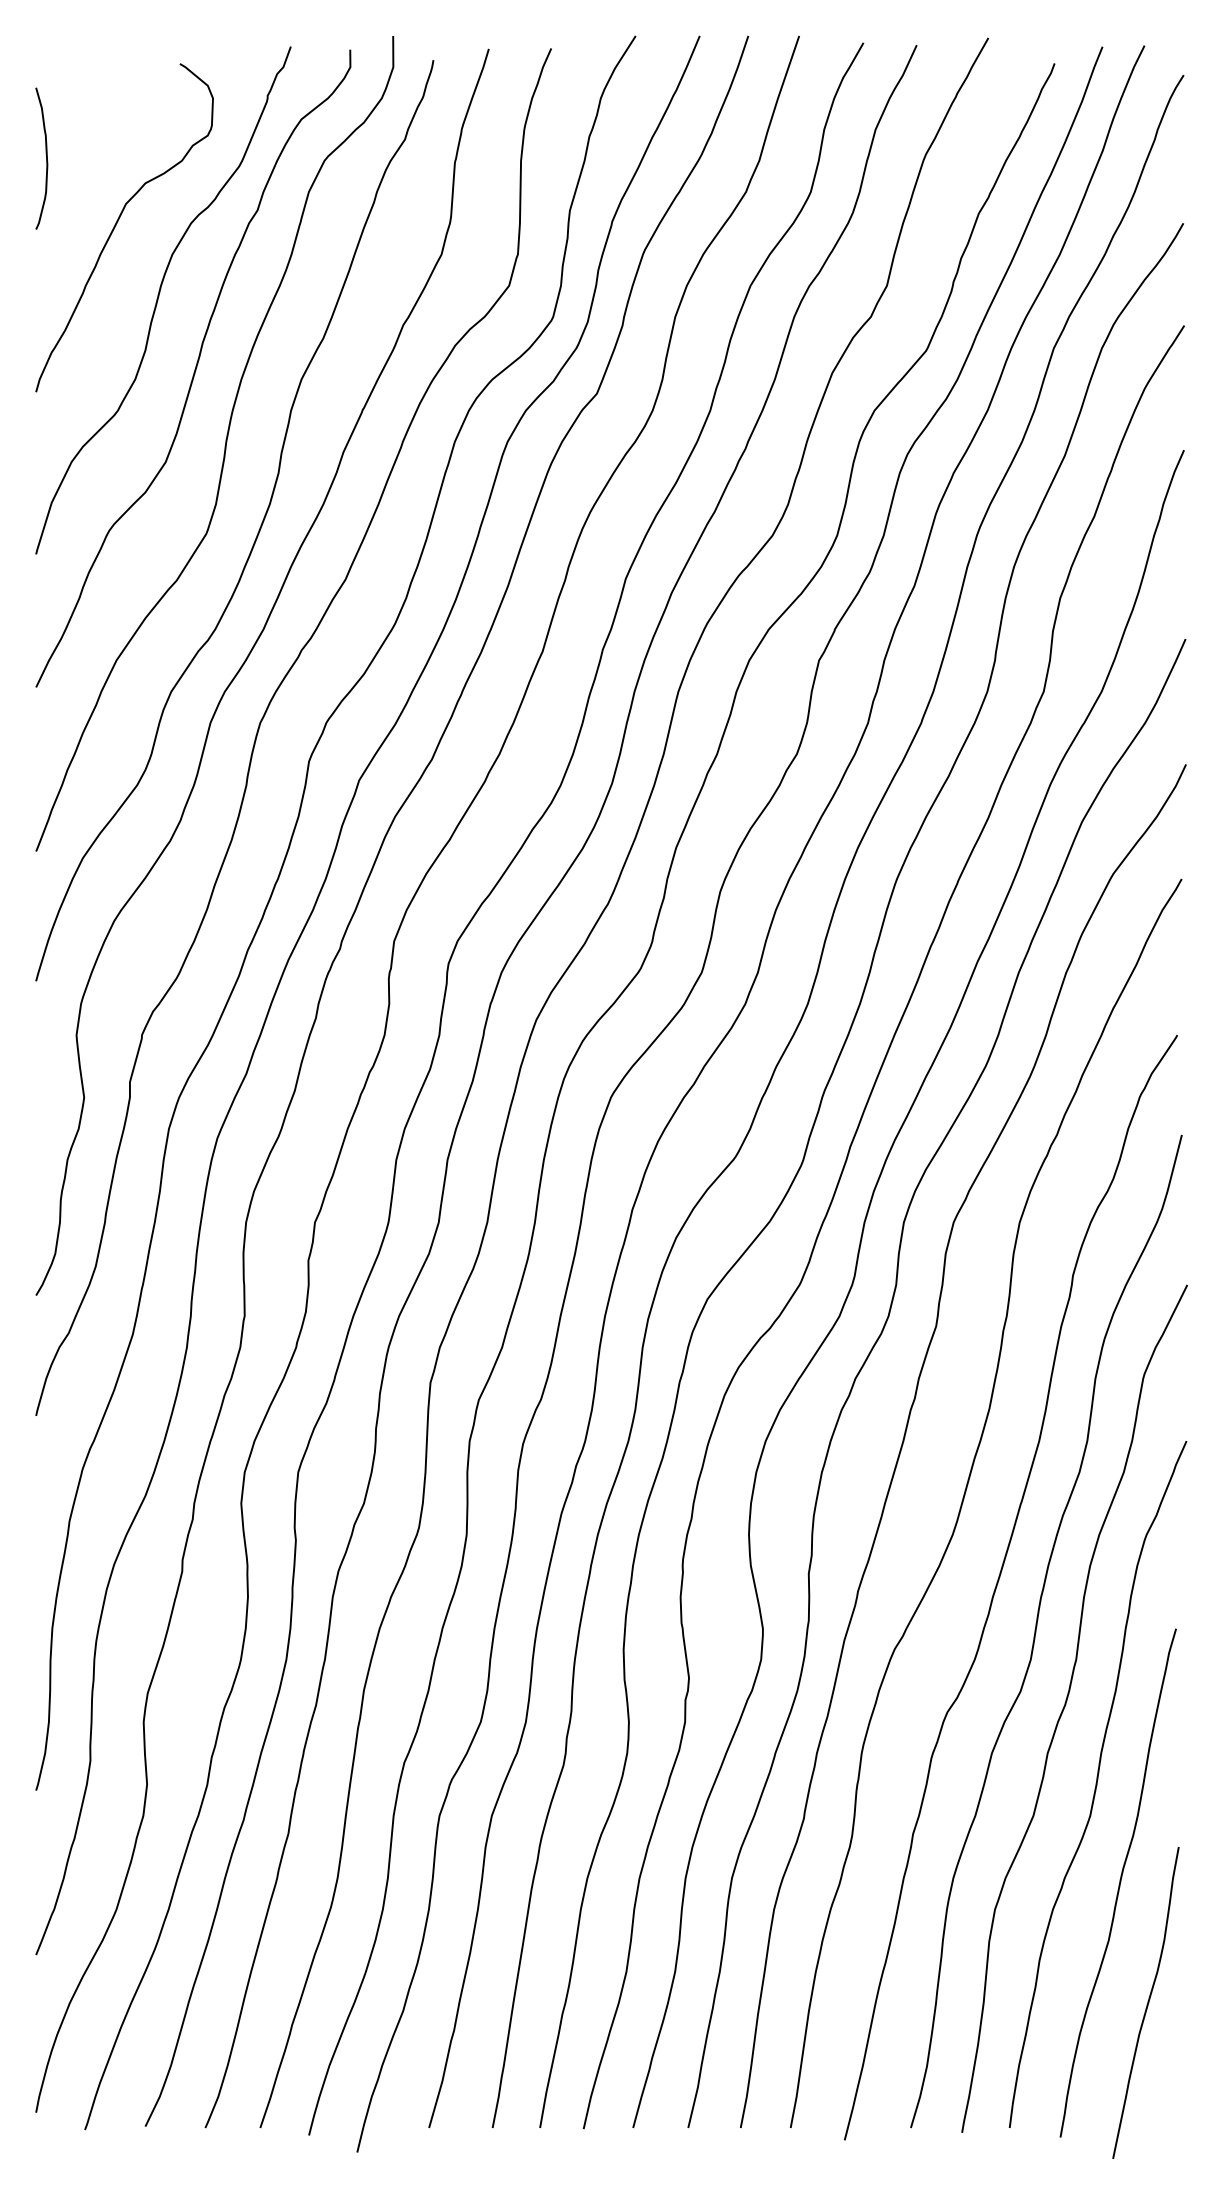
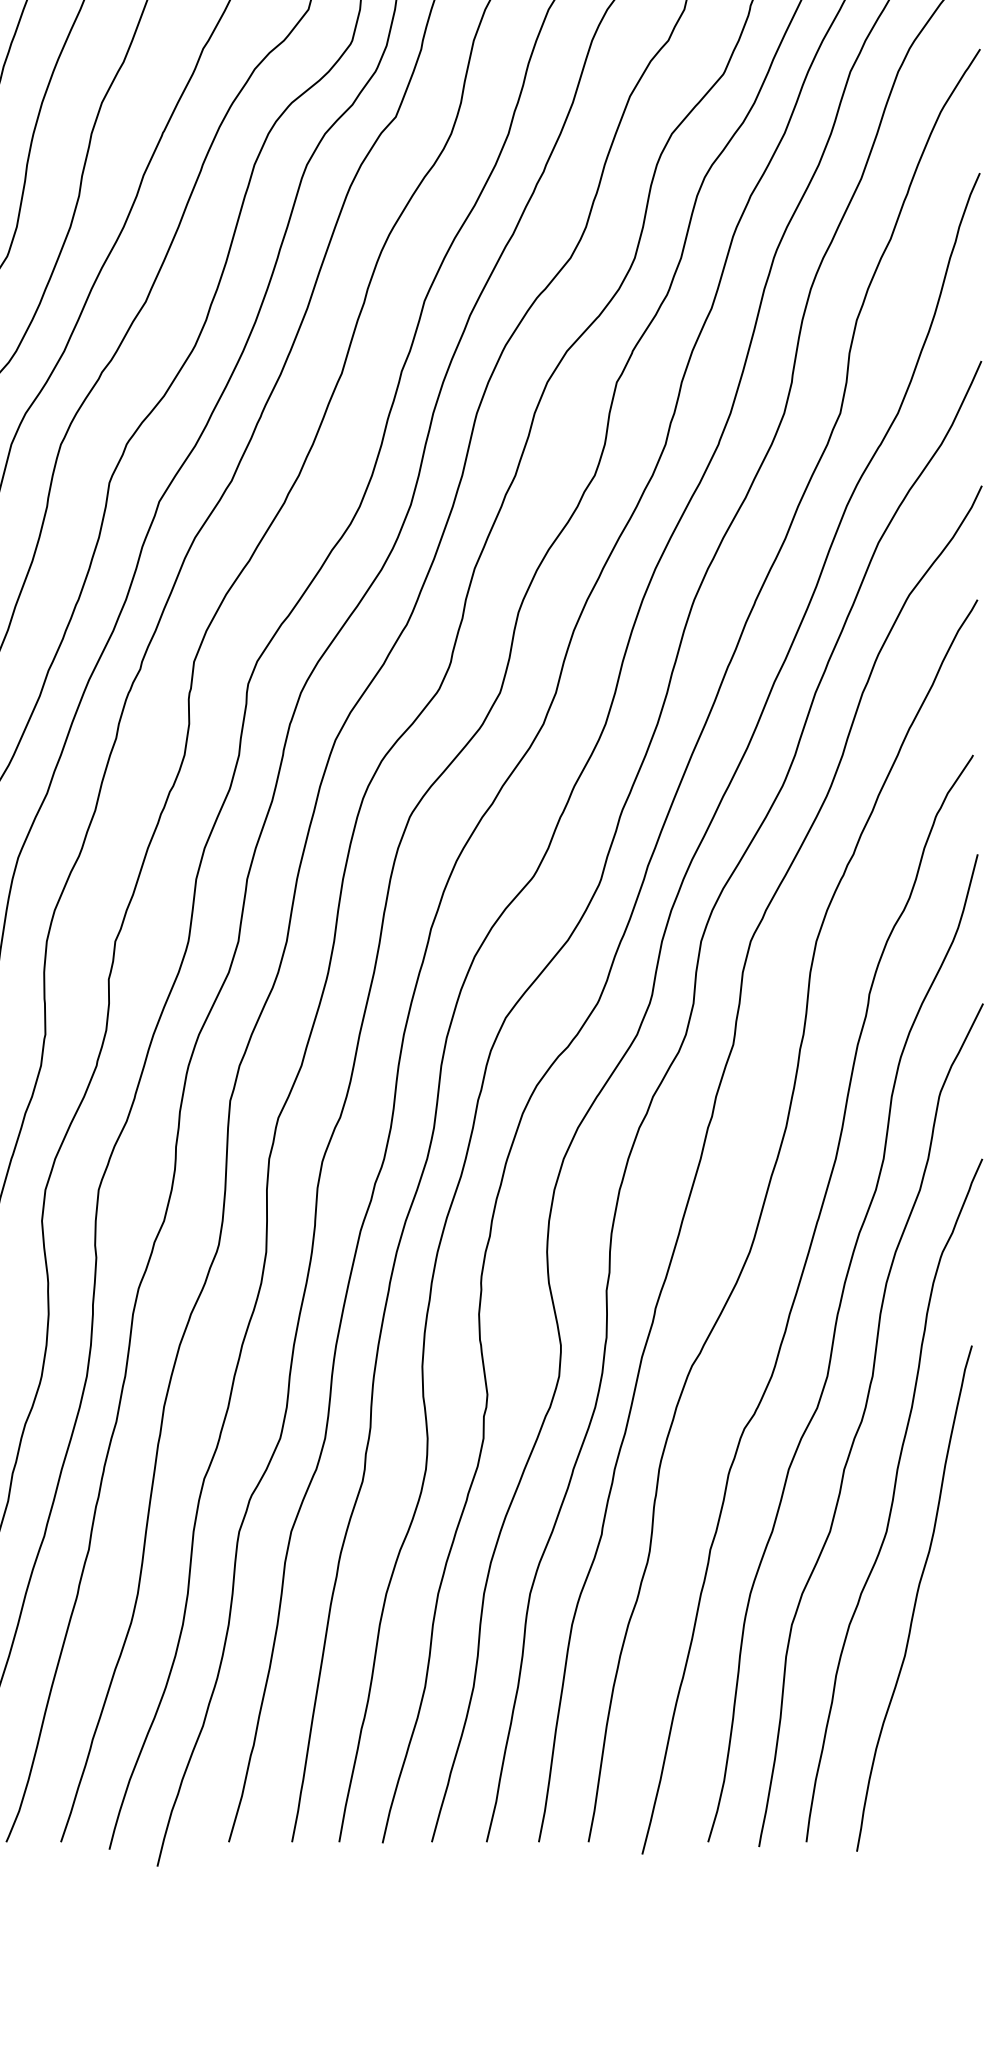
curve: (1147, 2002) -> (943, 1717), removed

